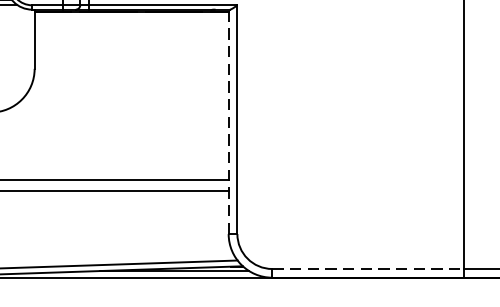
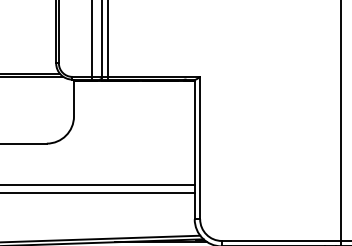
line: (228, 121) -> (194, 149), dashed -> solid
line: (368, 268) -> (281, 240), dashed -> solid

